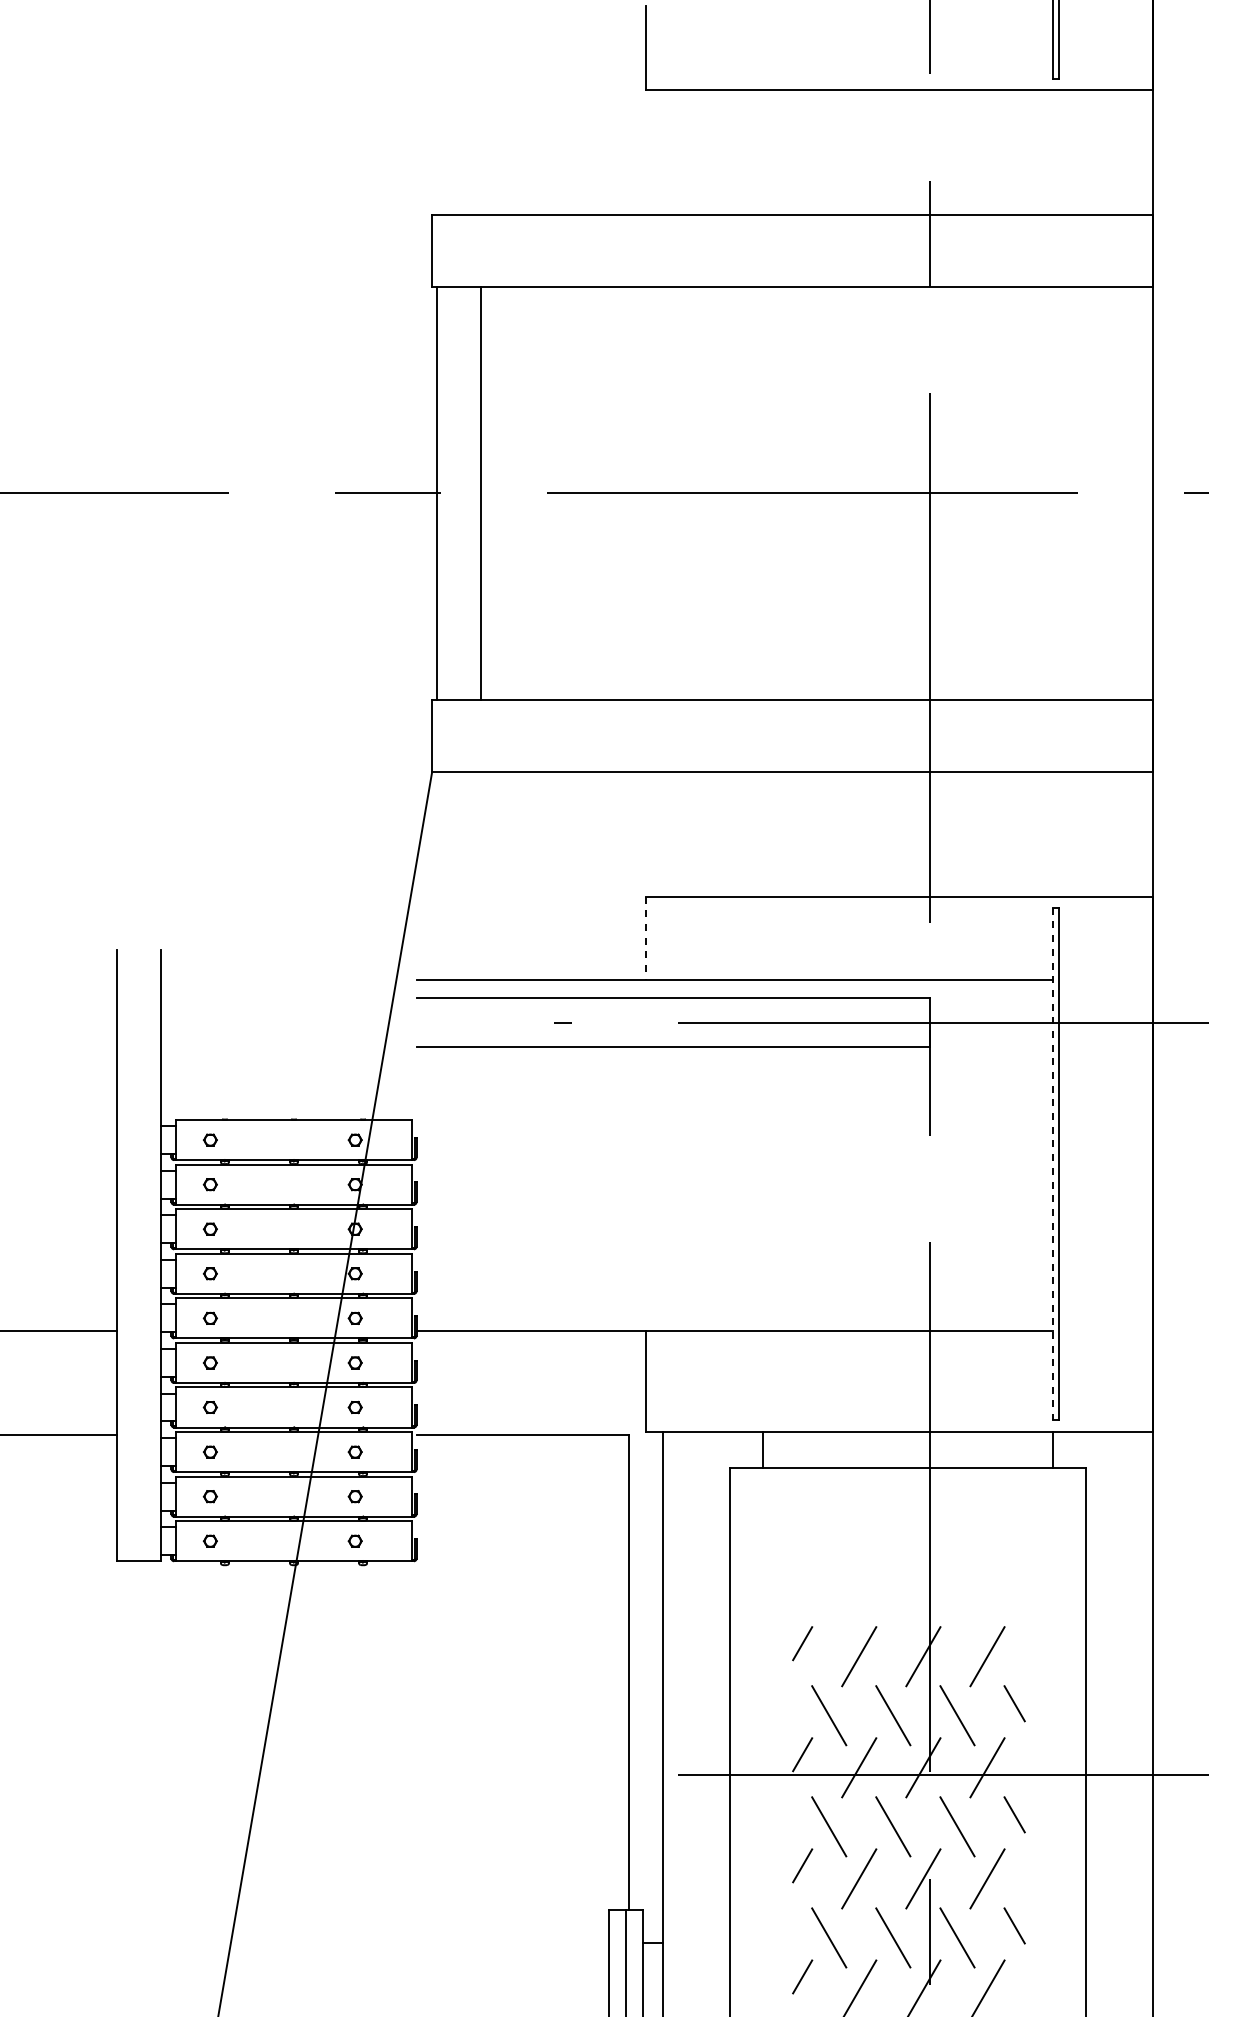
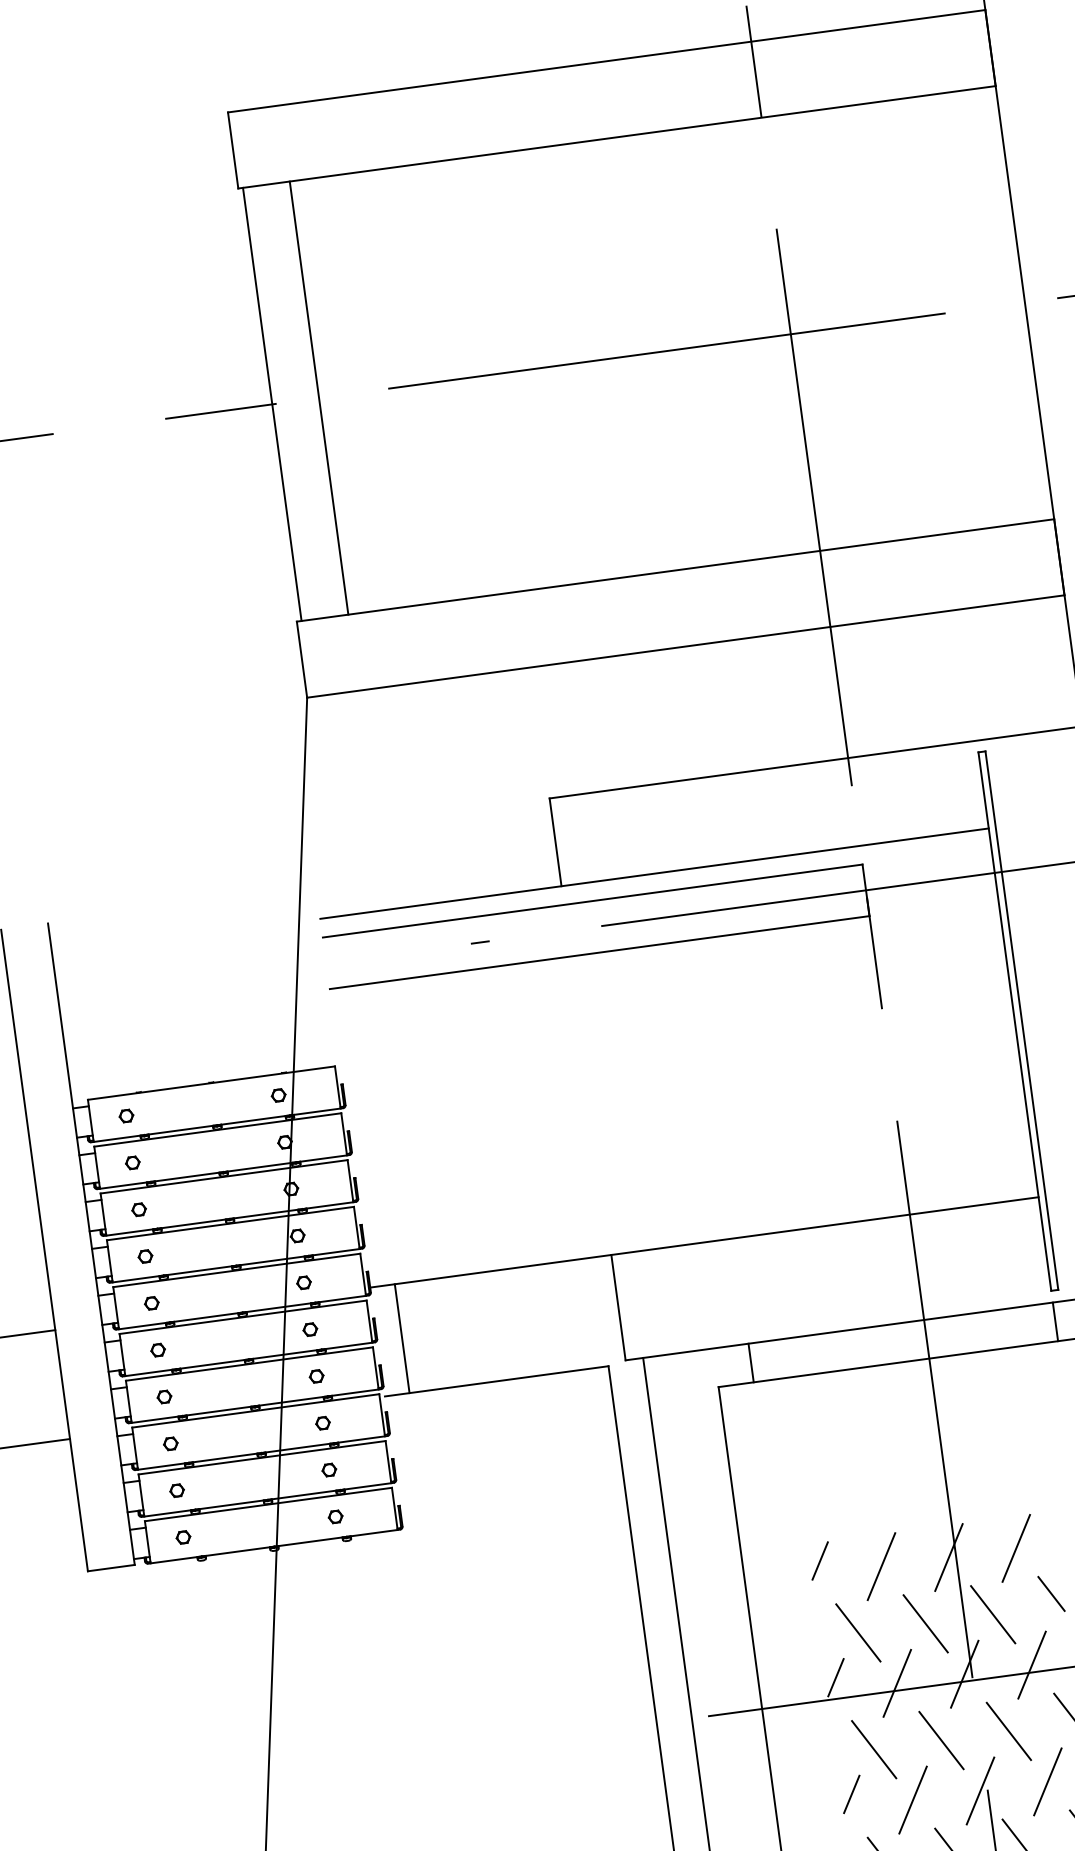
line: (646, 938) -> (555, 842), dashed -> solid
line: (1052, 1164) -> (1014, 1022), dashed -> solid
line: (440, 1382) -> (402, 1338), added

